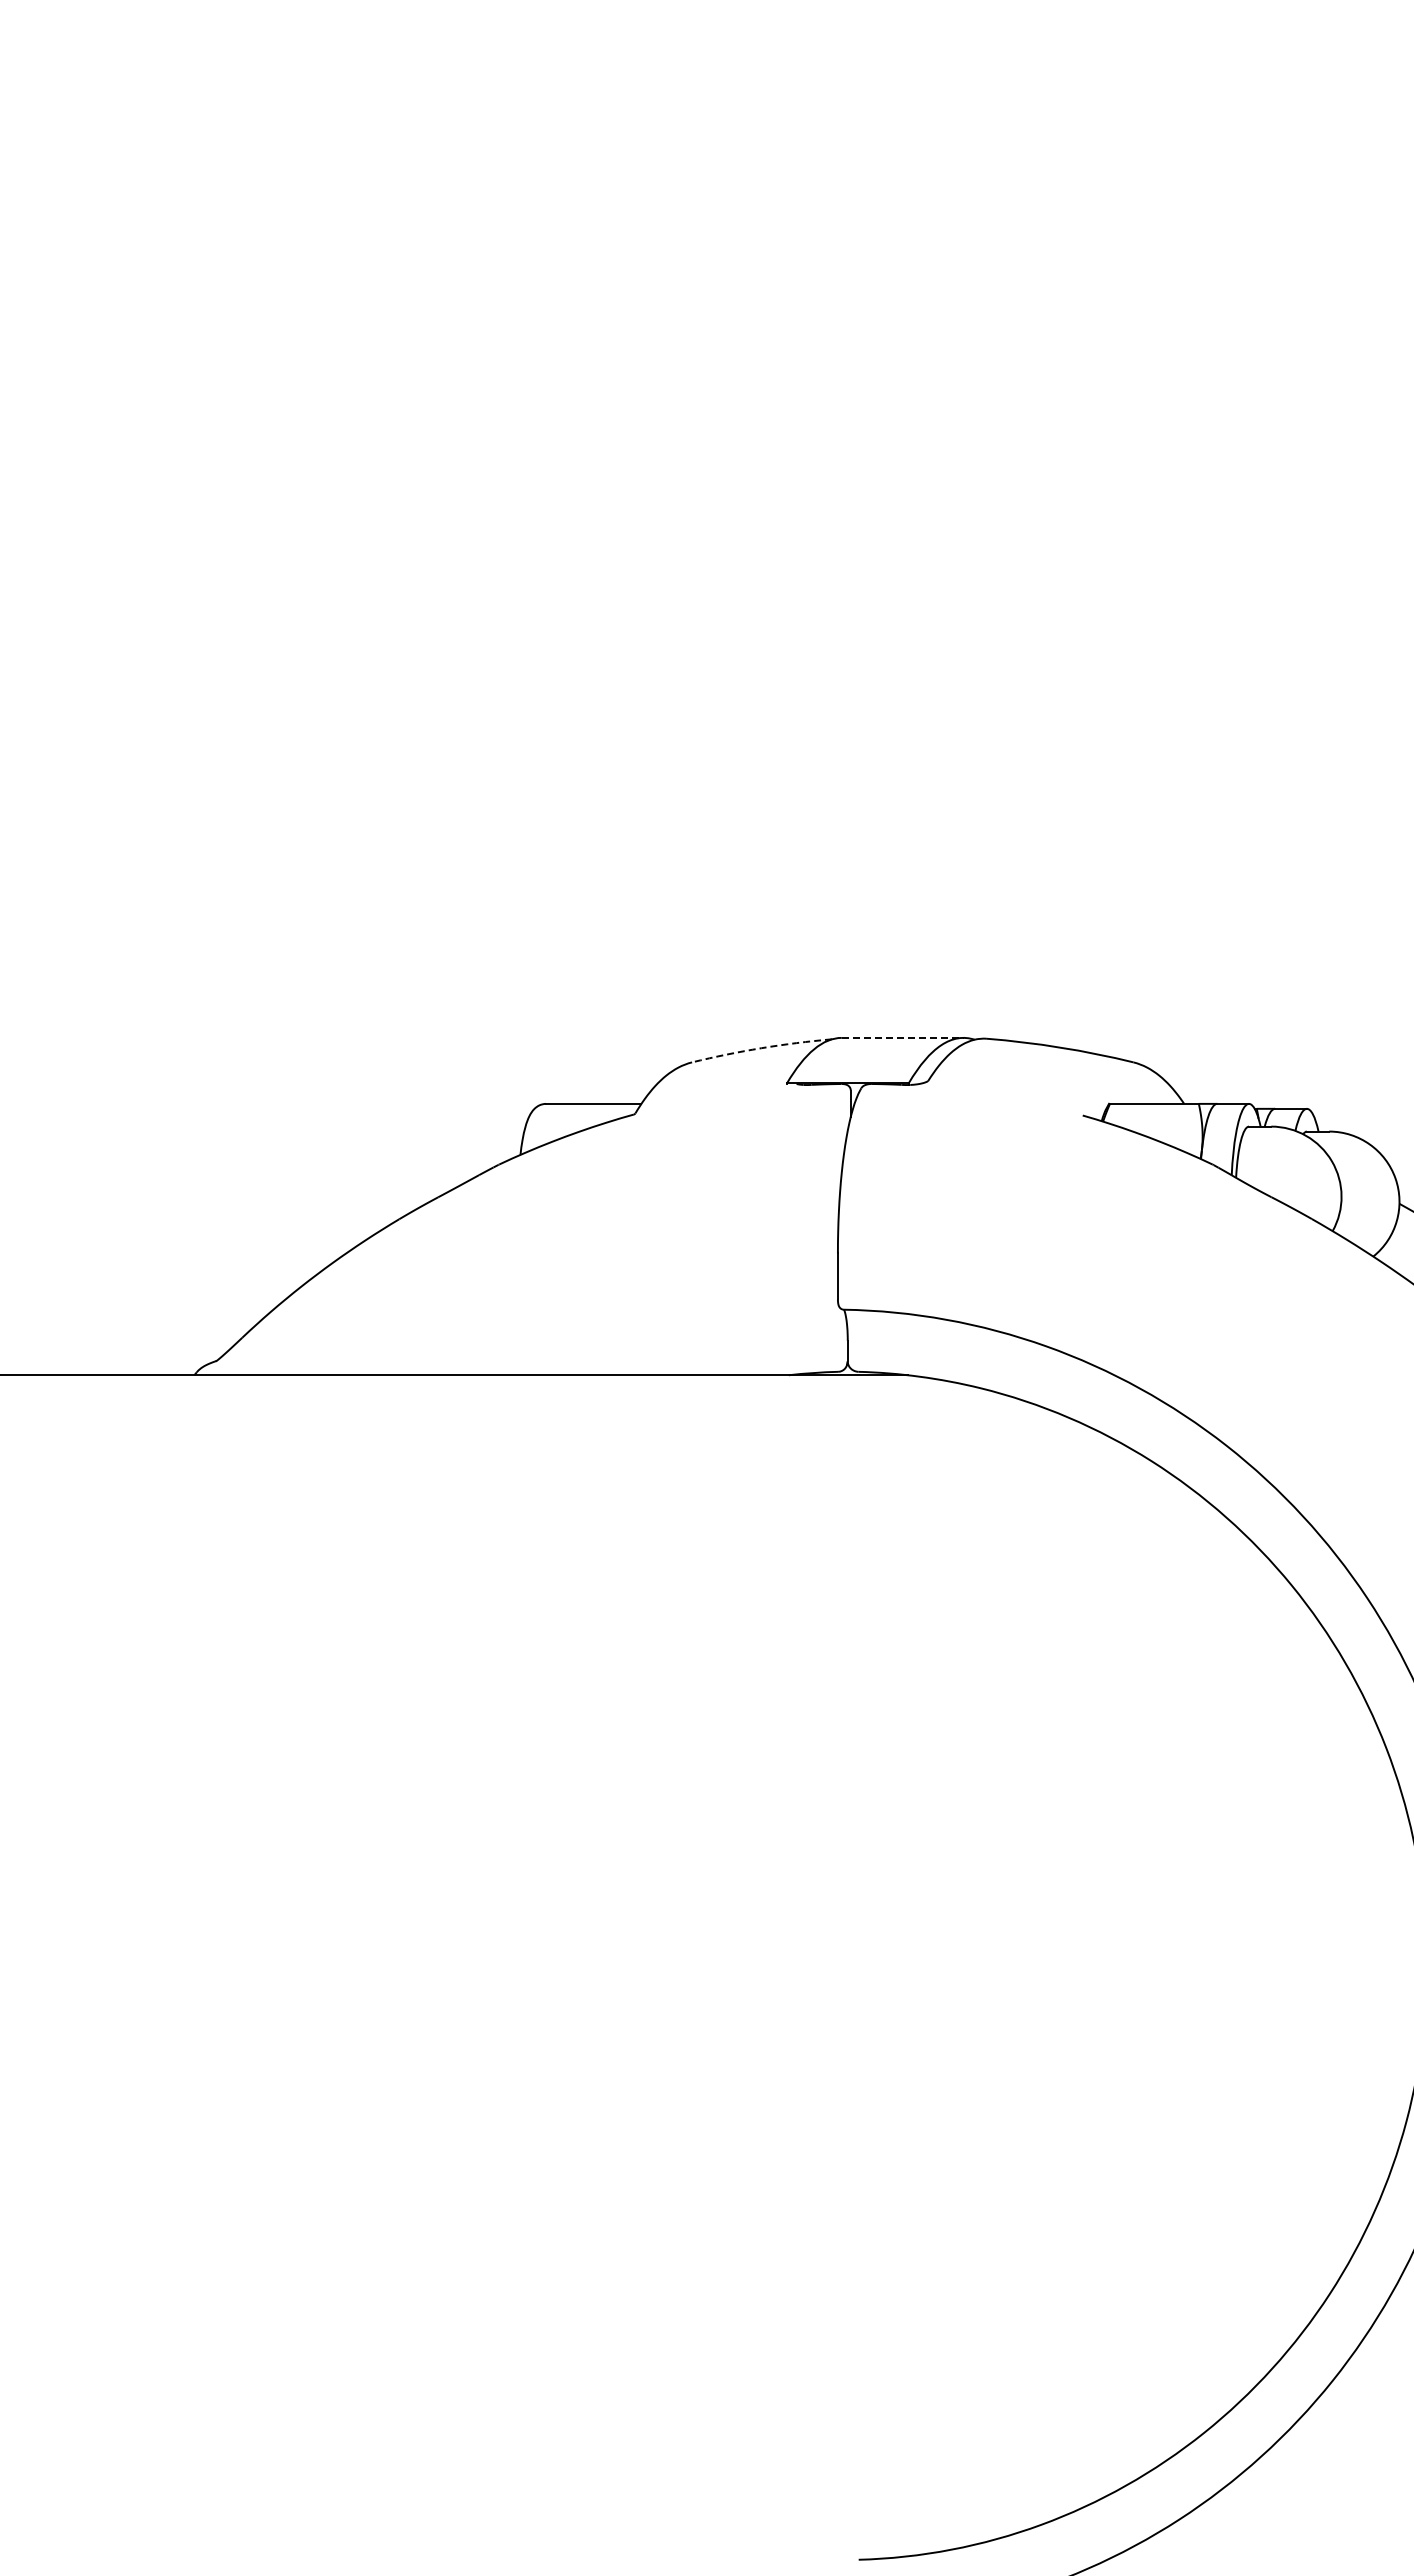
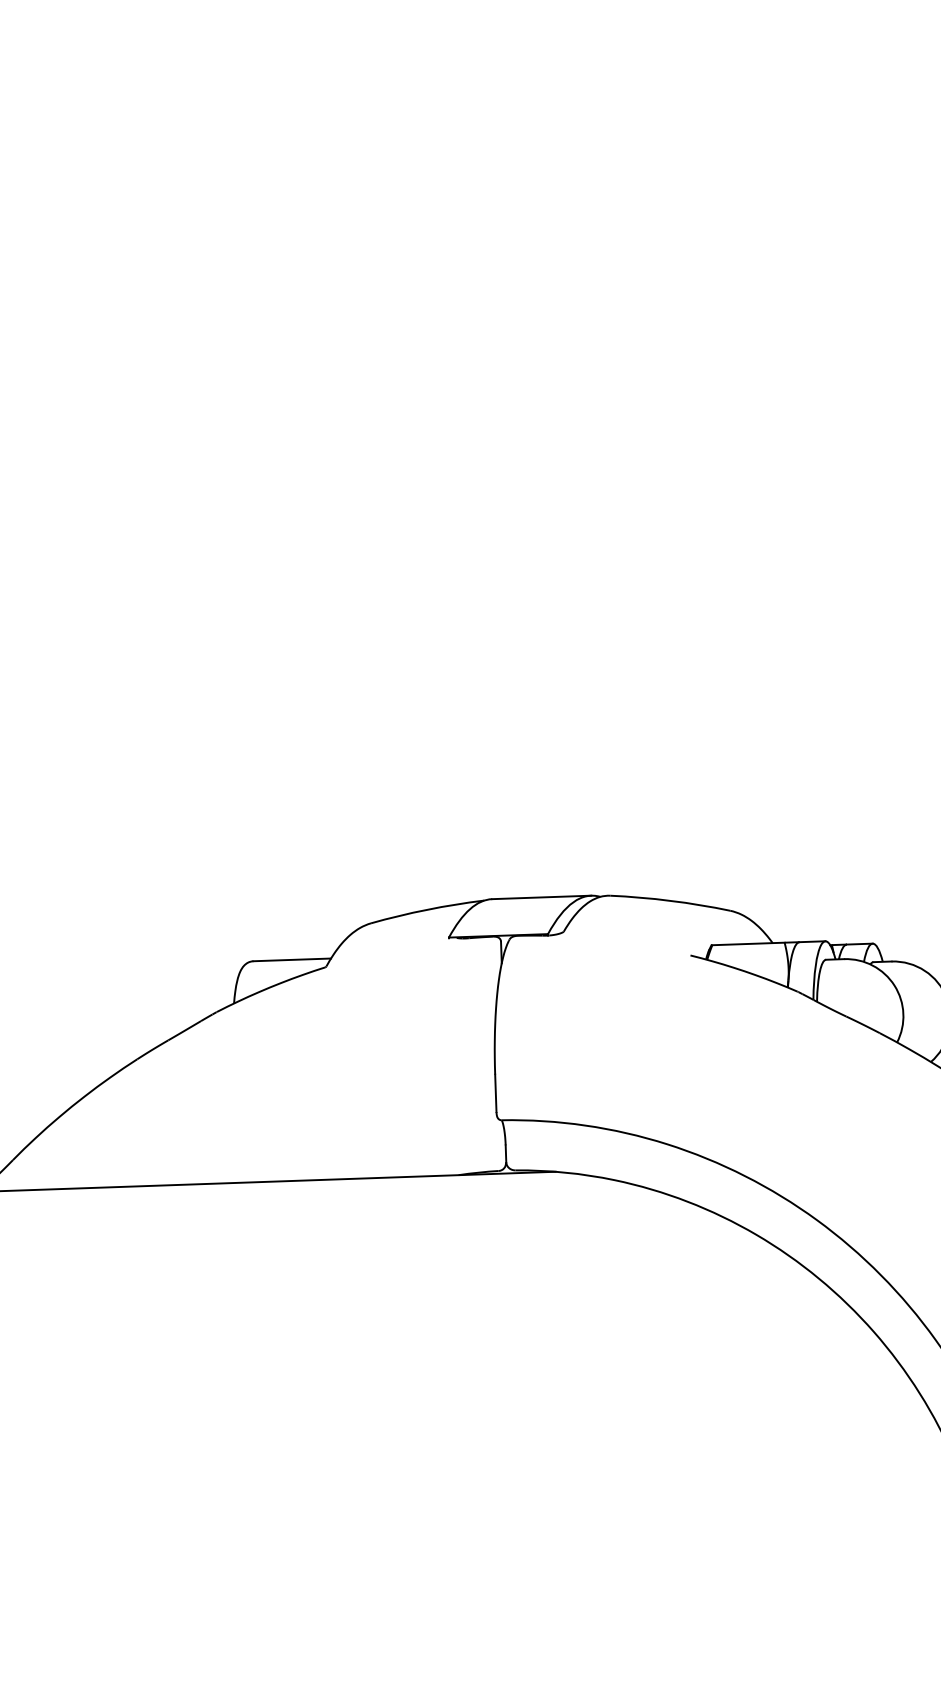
line: (902, 1037) -> (541, 897), dashed -> solid
arc: (761, 1048) -> (427, 910), dashed -> solid

